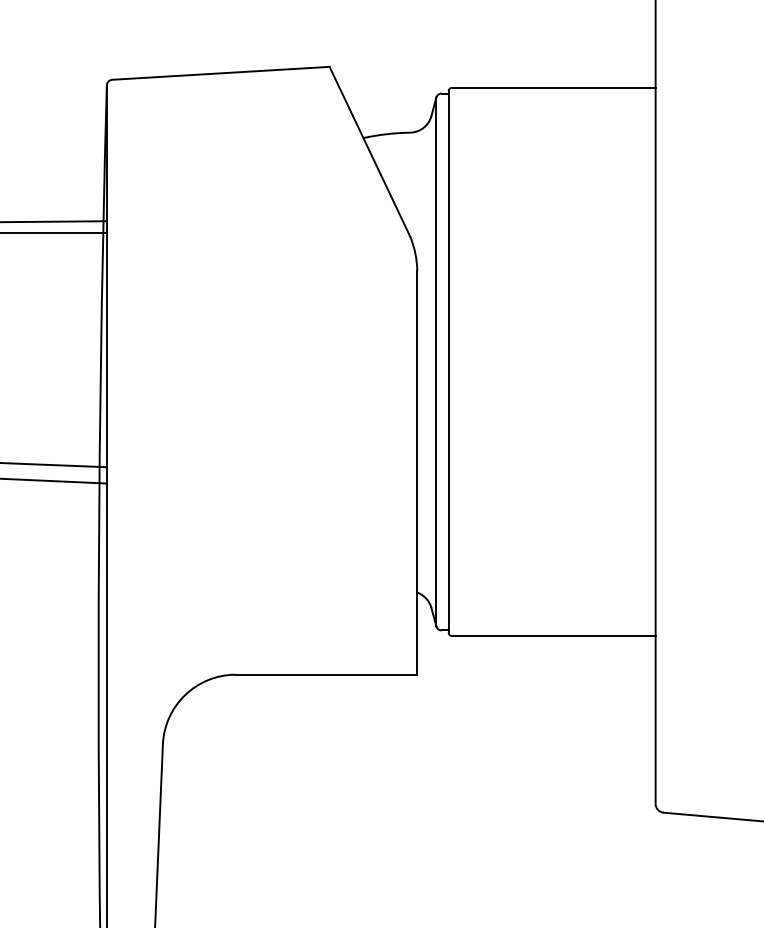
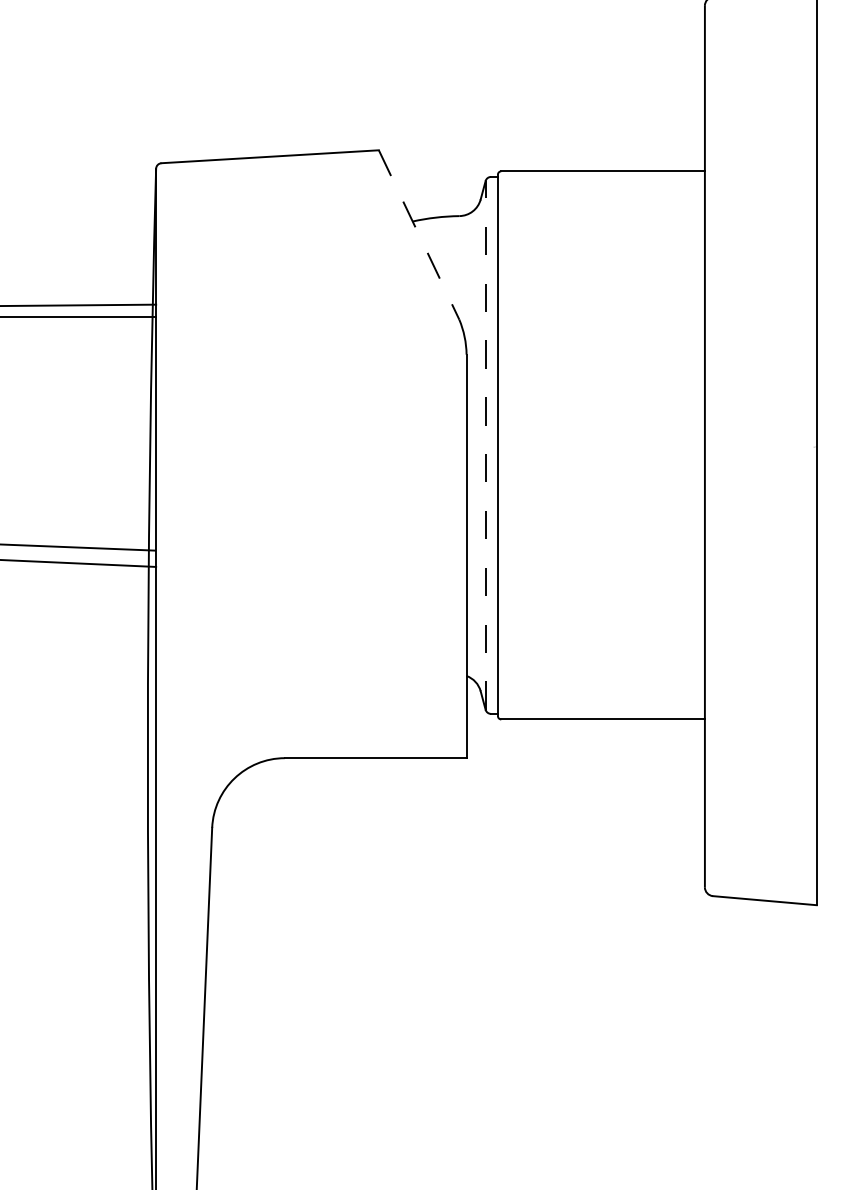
line: (370, 152) -> (419, 235), solid -> dashed
line: (436, 361) -> (485, 444), solid -> dashed

